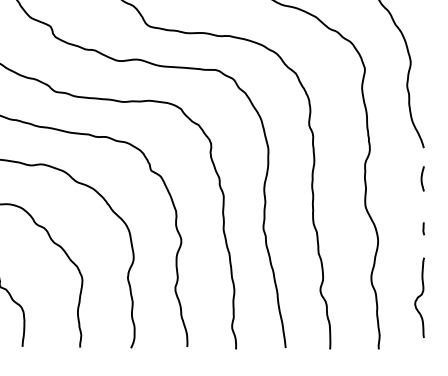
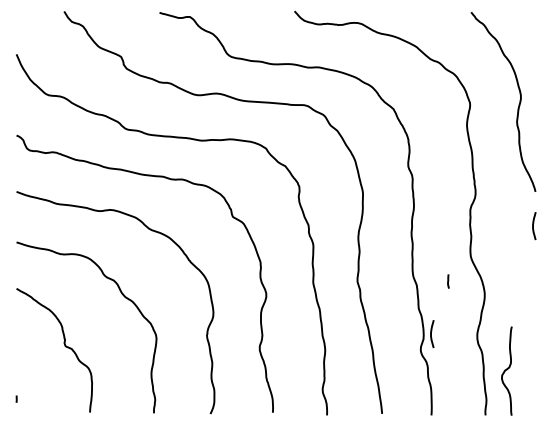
line: (423, 228) -> (448, 281), moved
curve: (330, 276) -> (431, 334), added
curve: (419, 297) -> (506, 370), moved

